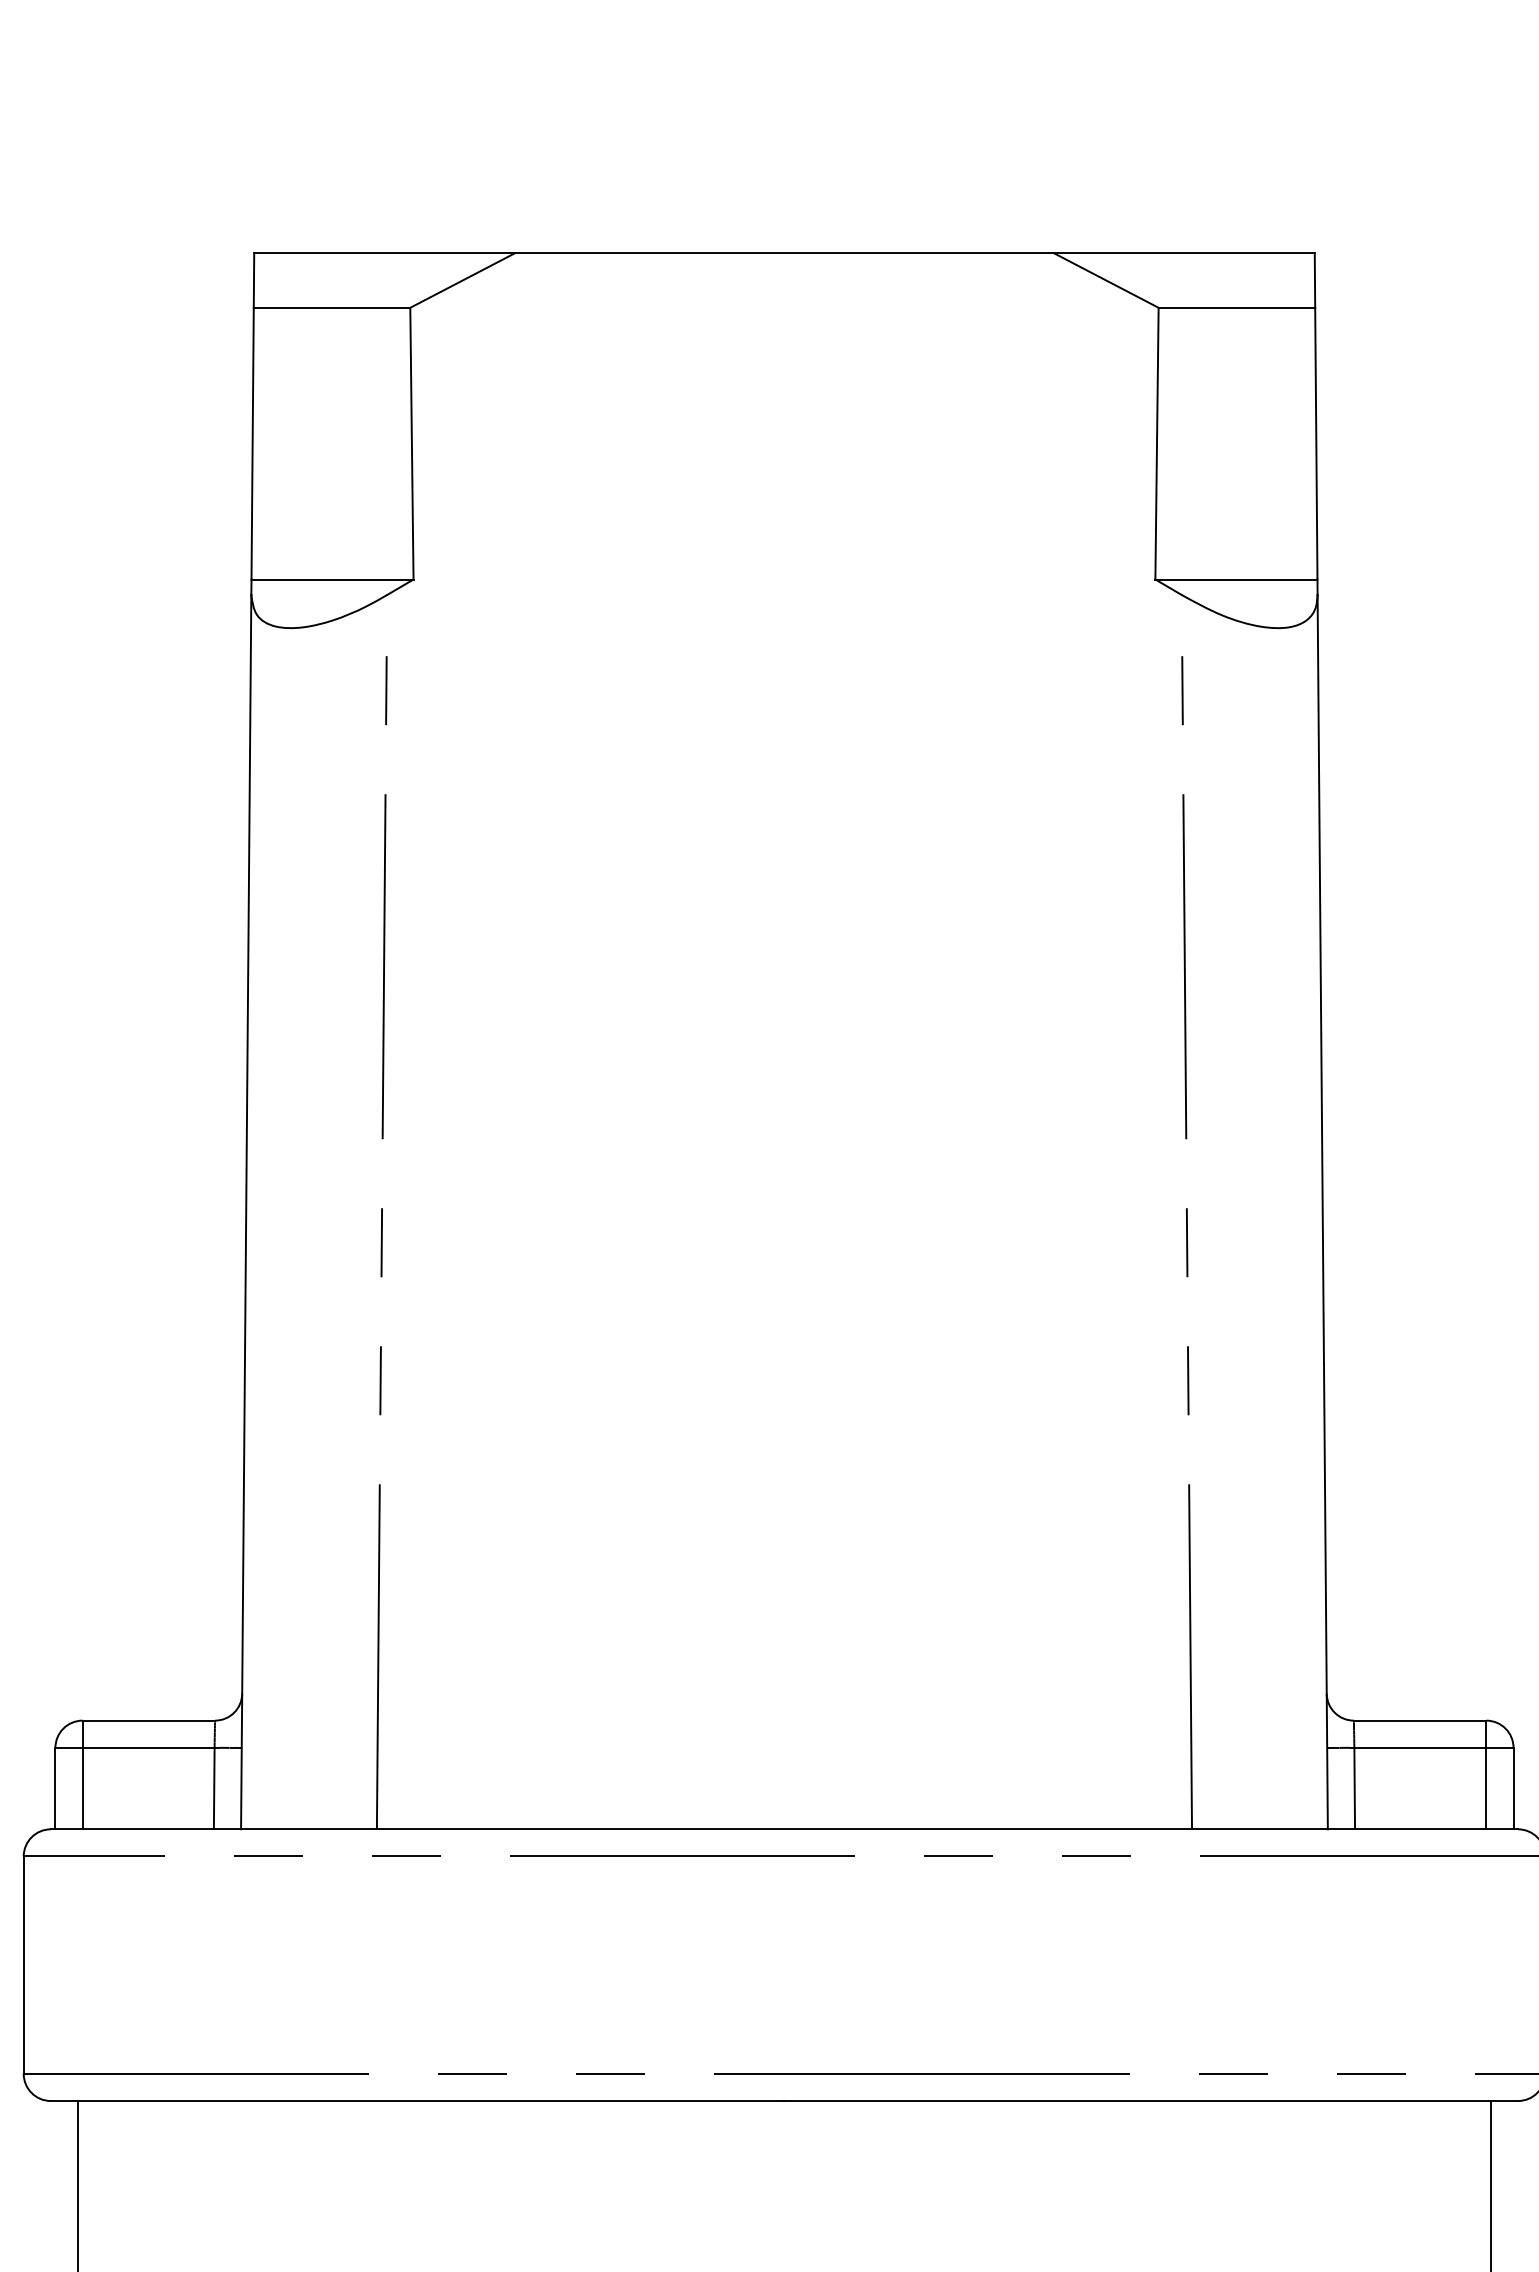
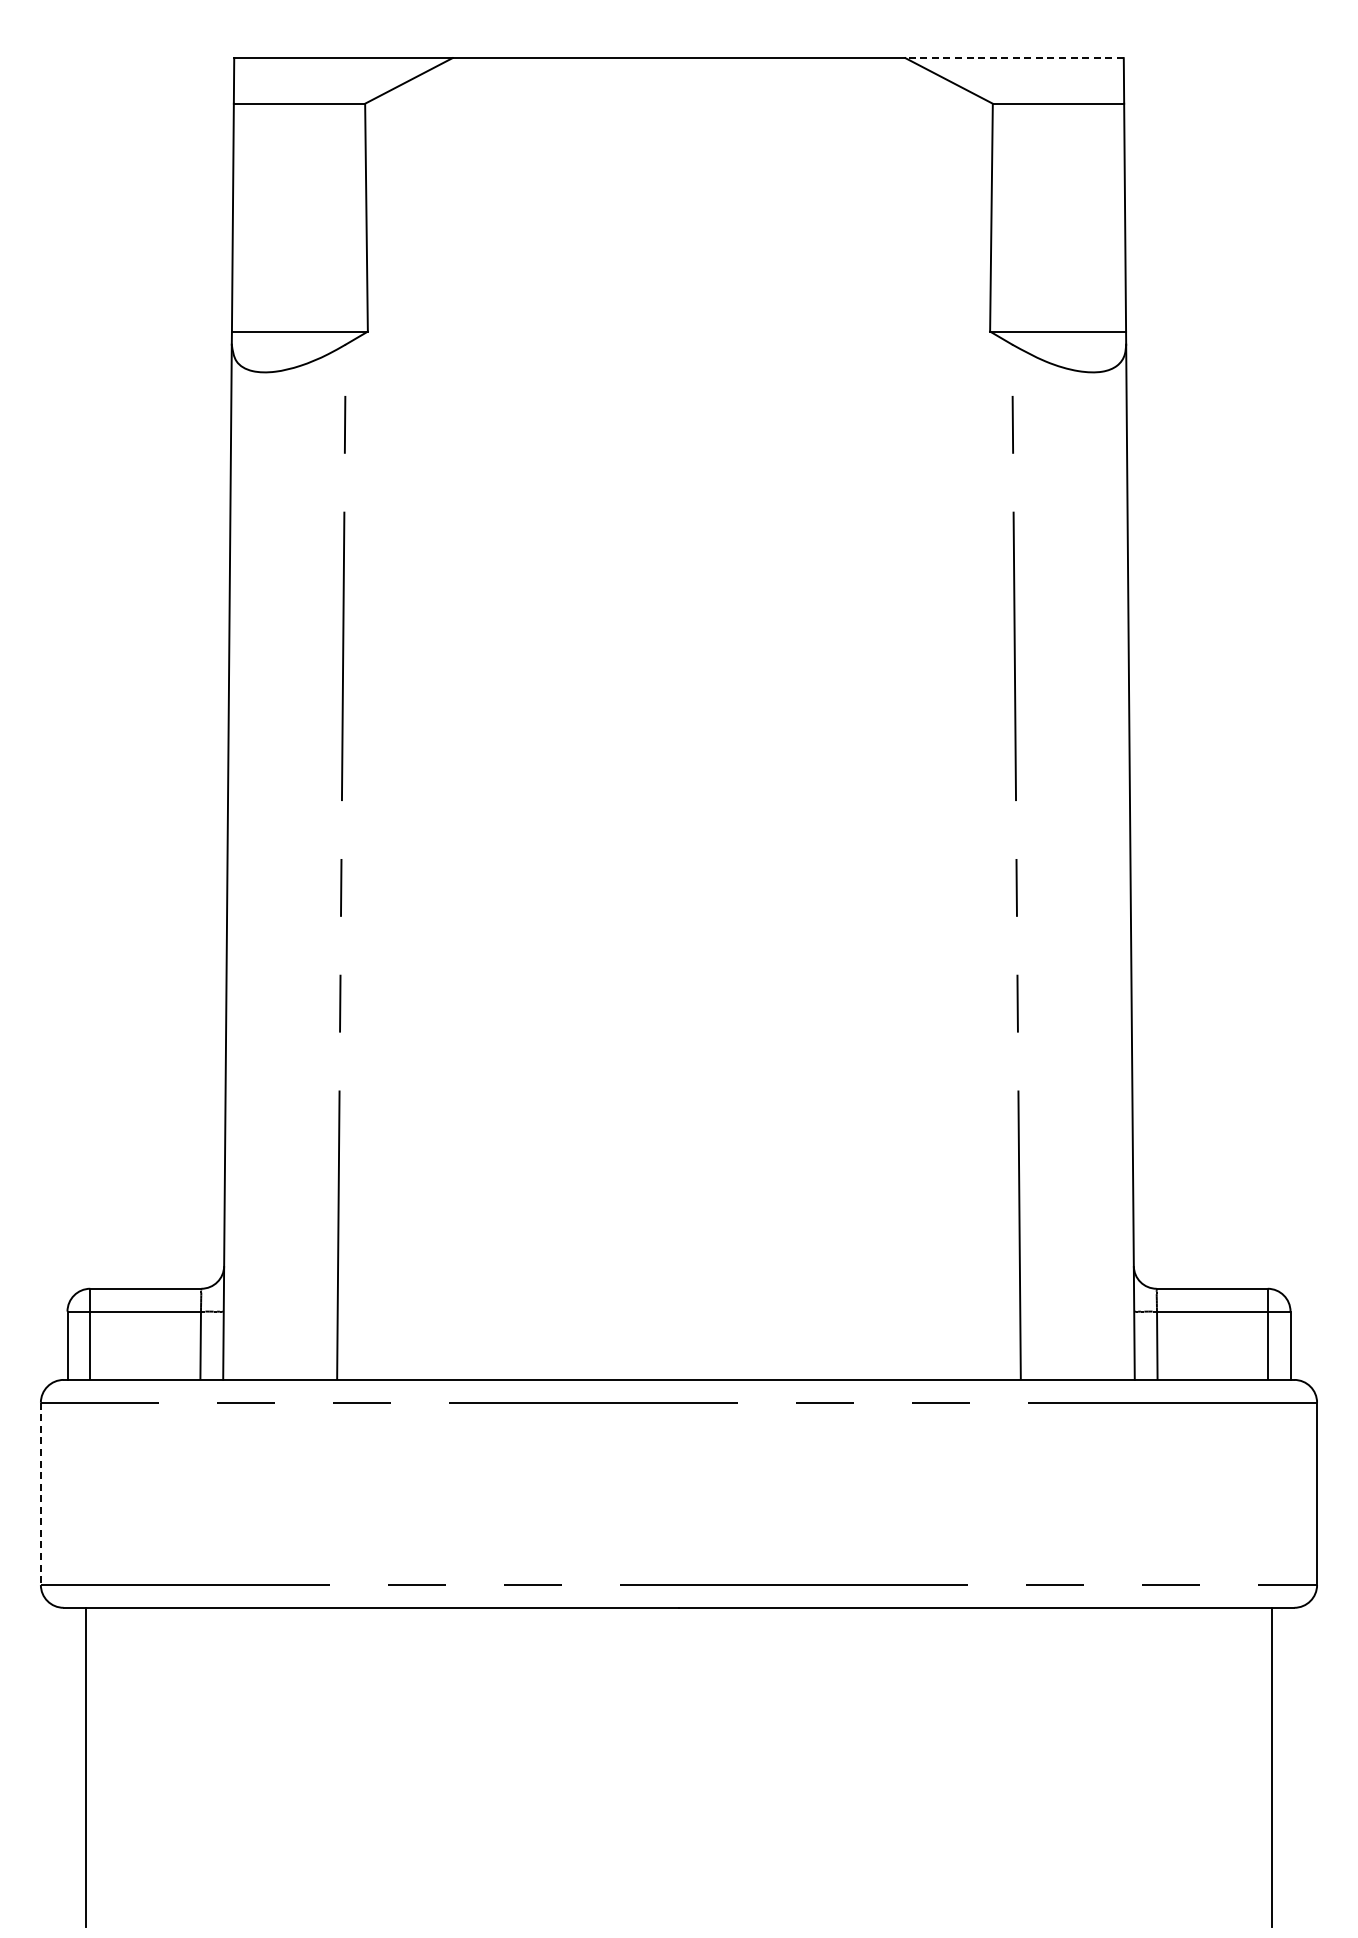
line: (1184, 253) -> (1014, 58), solid -> dashed
line: (23, 1965) -> (40, 1494), solid -> dashed

